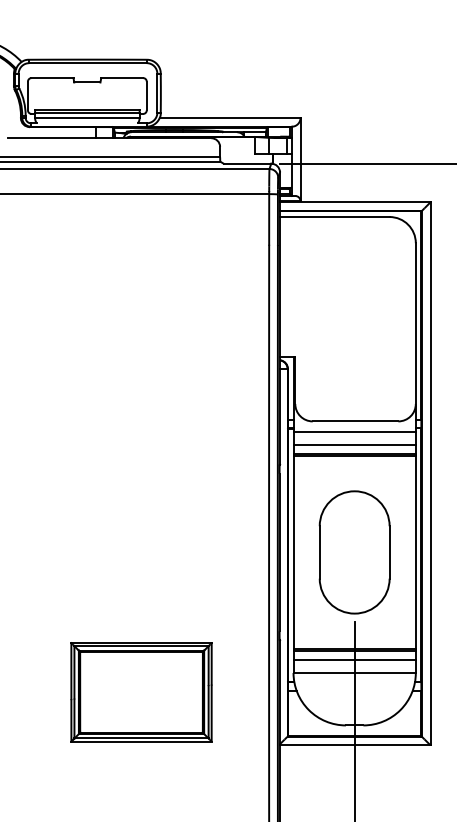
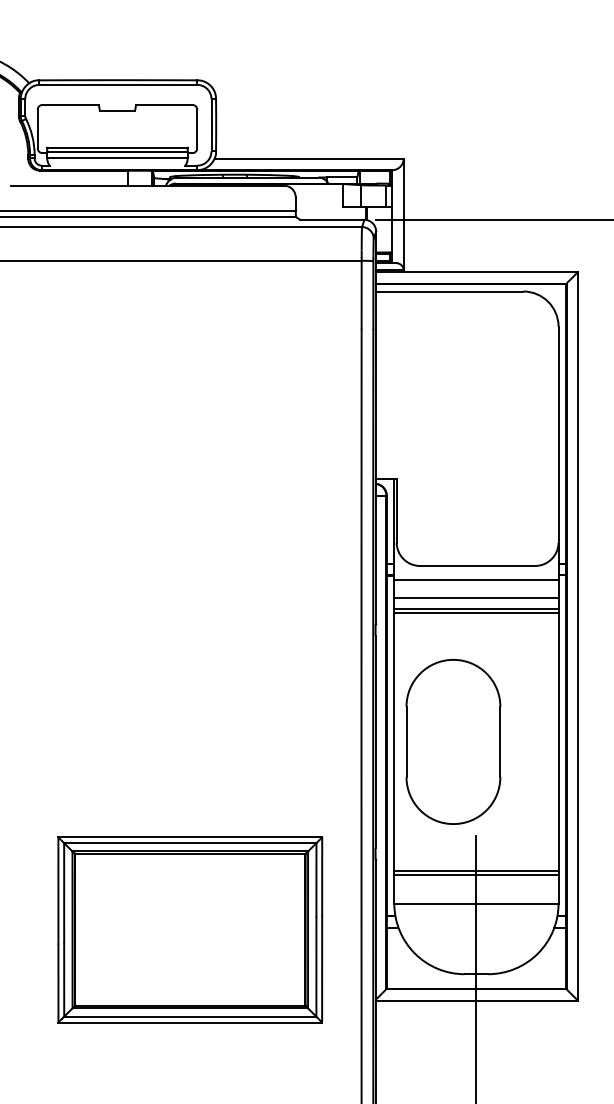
part: (354, 552) -> (453, 741), moved
line: (354, 659) -> (476, 885), removed
part: (140, 692) -> (189, 929), size x1.4

